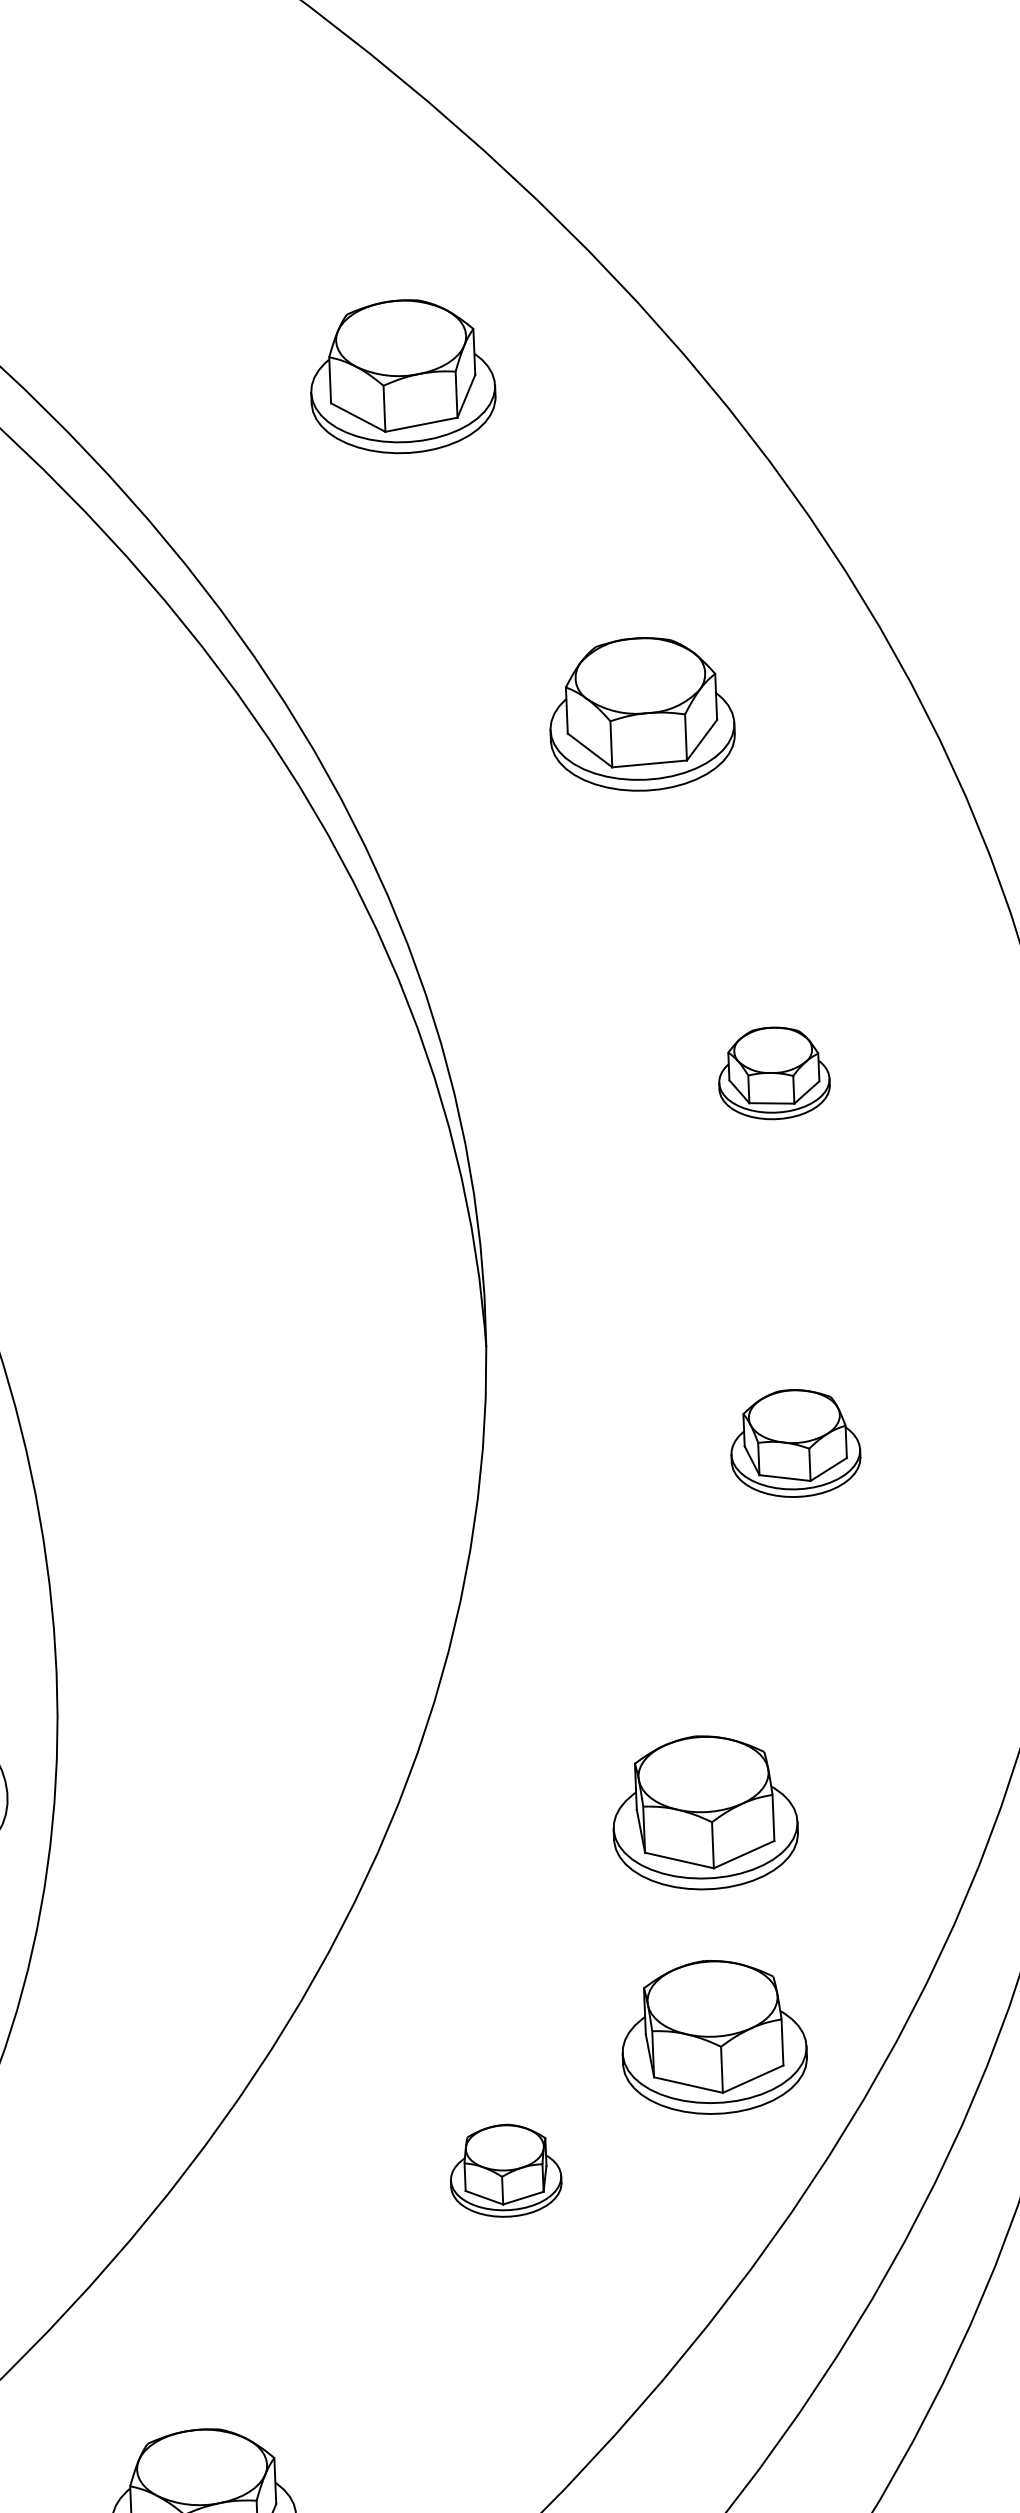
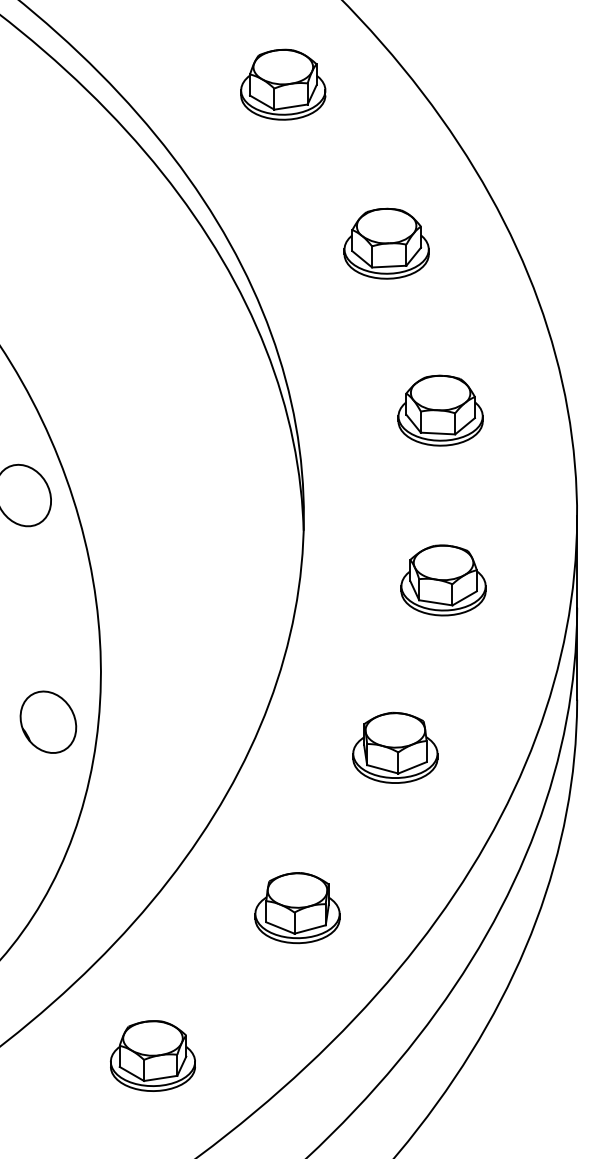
part: (773, 1073) -> (440, 410), size x1.67
part: (795, 1443) -> (443, 580), size x1.43
part: (714, 2036) -> (395, 850), removed
part: (505, 2171) -> (297, 908), size x1.67

